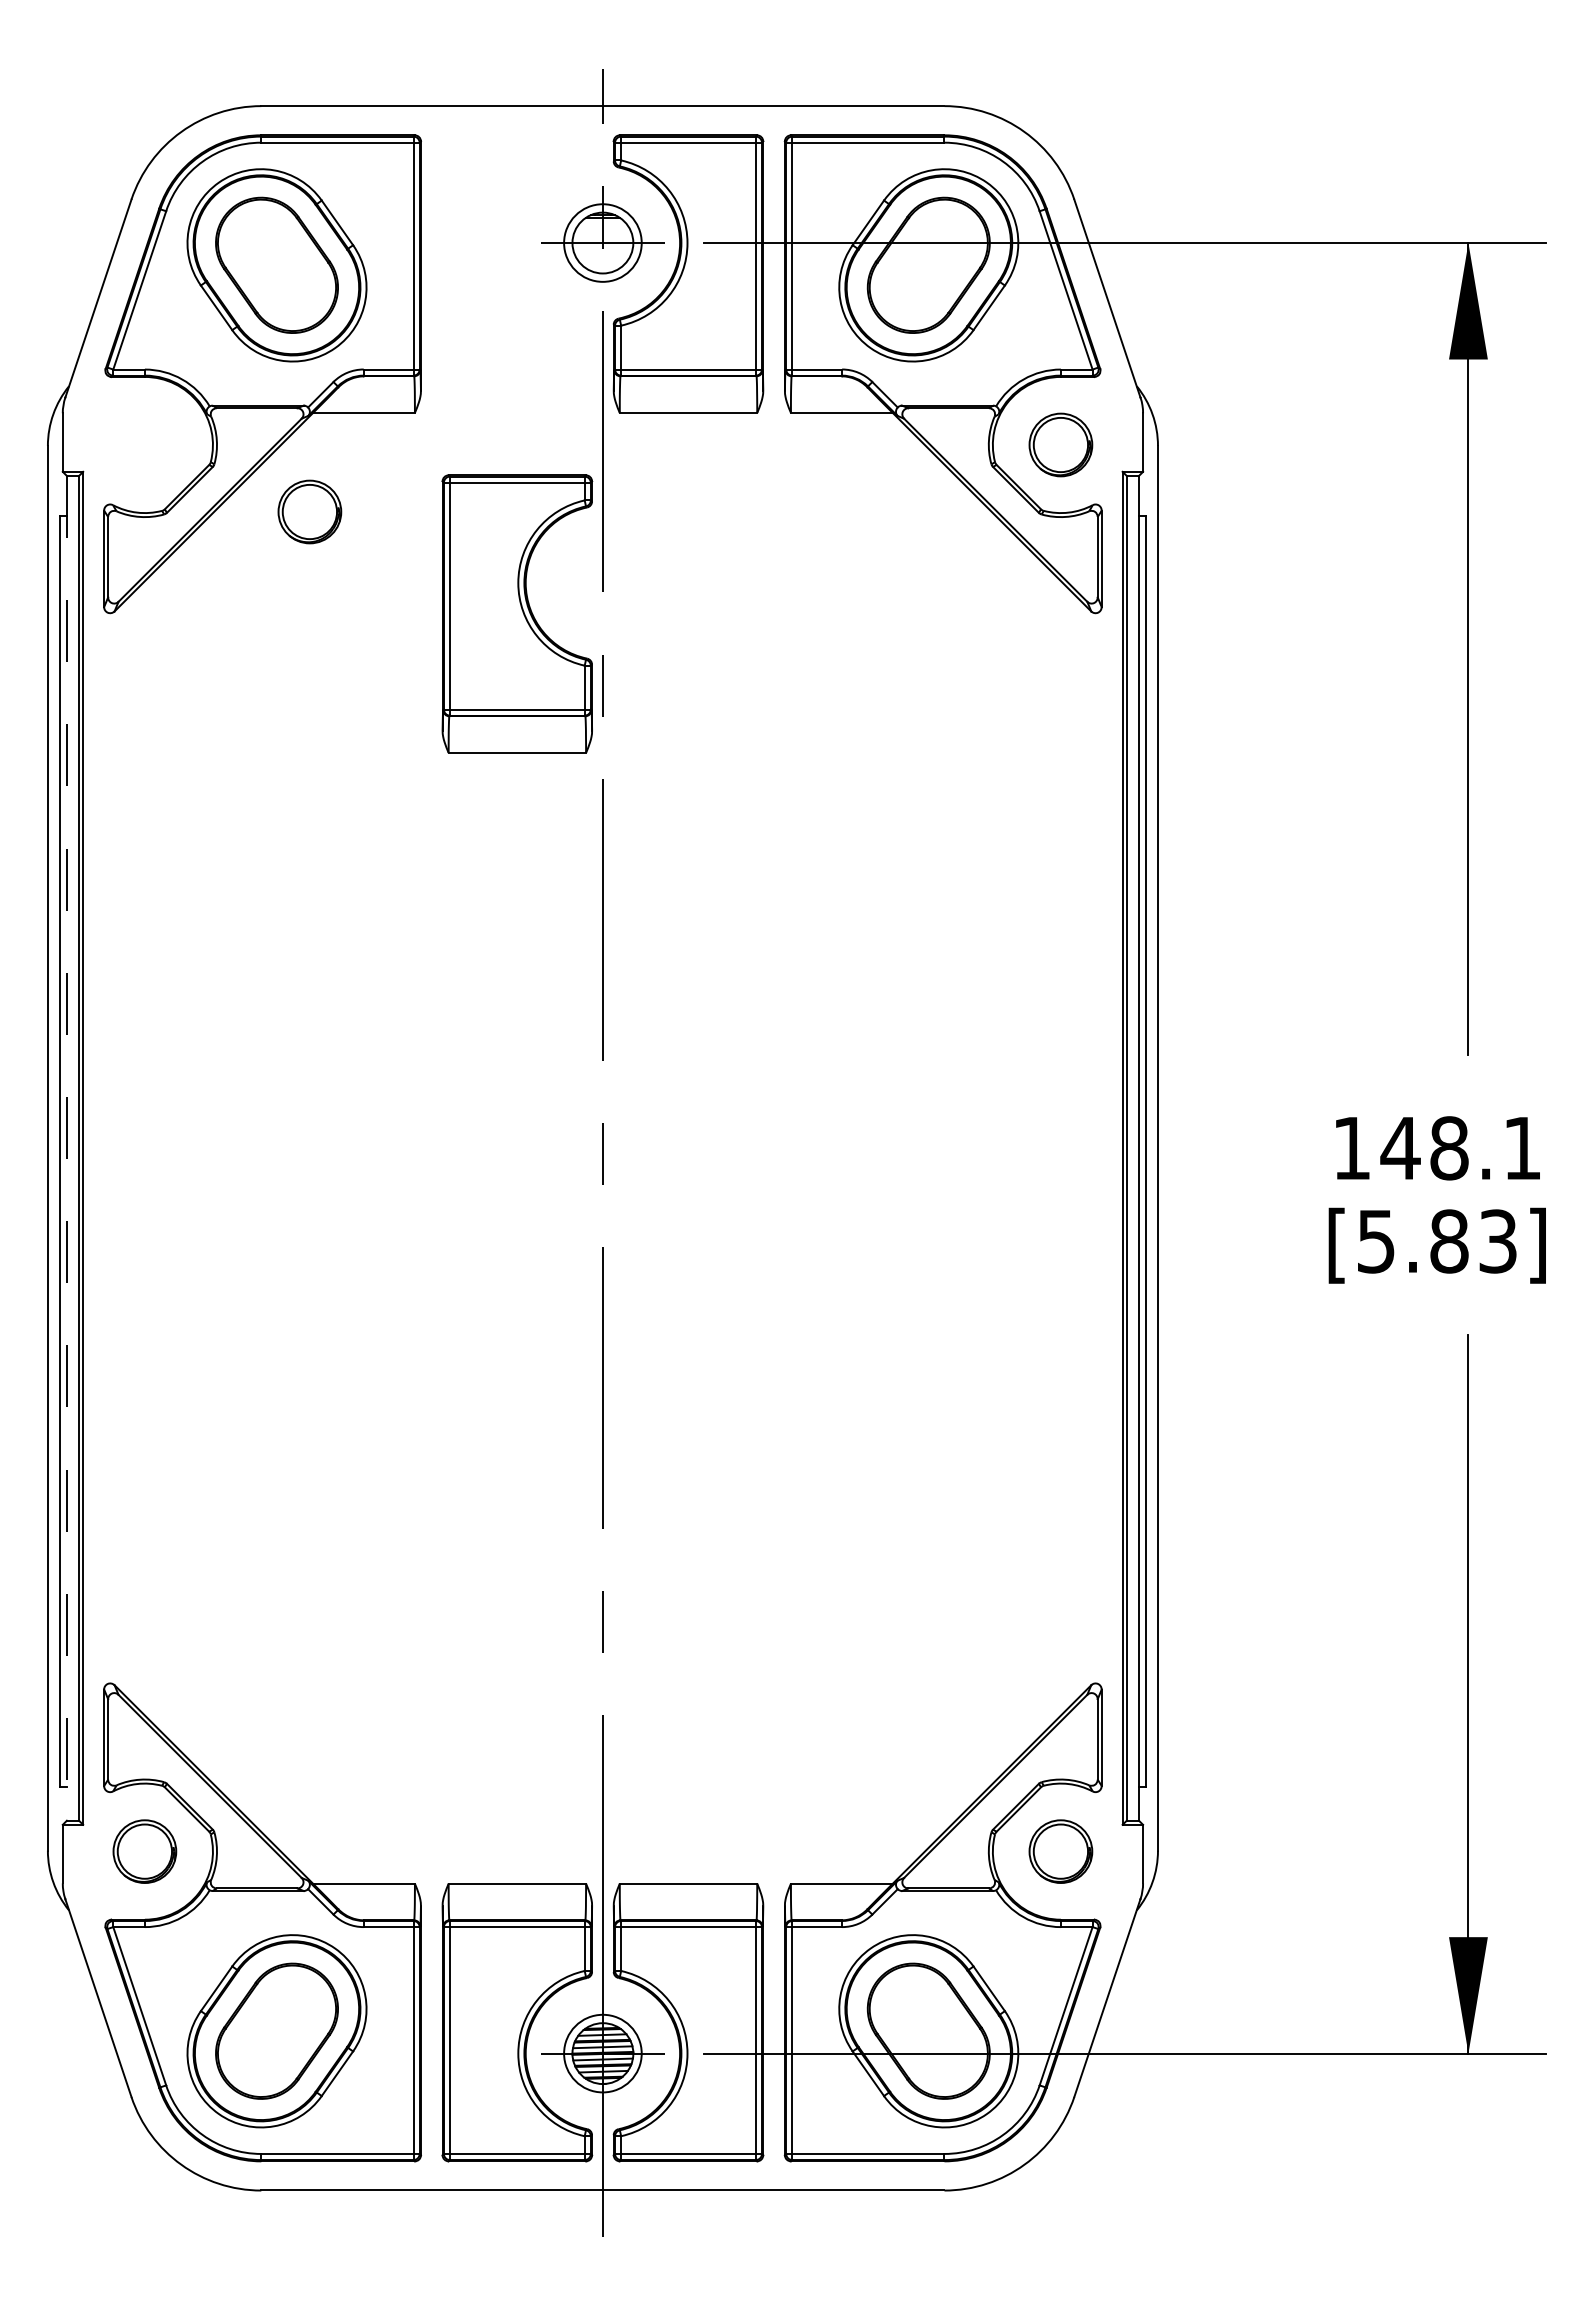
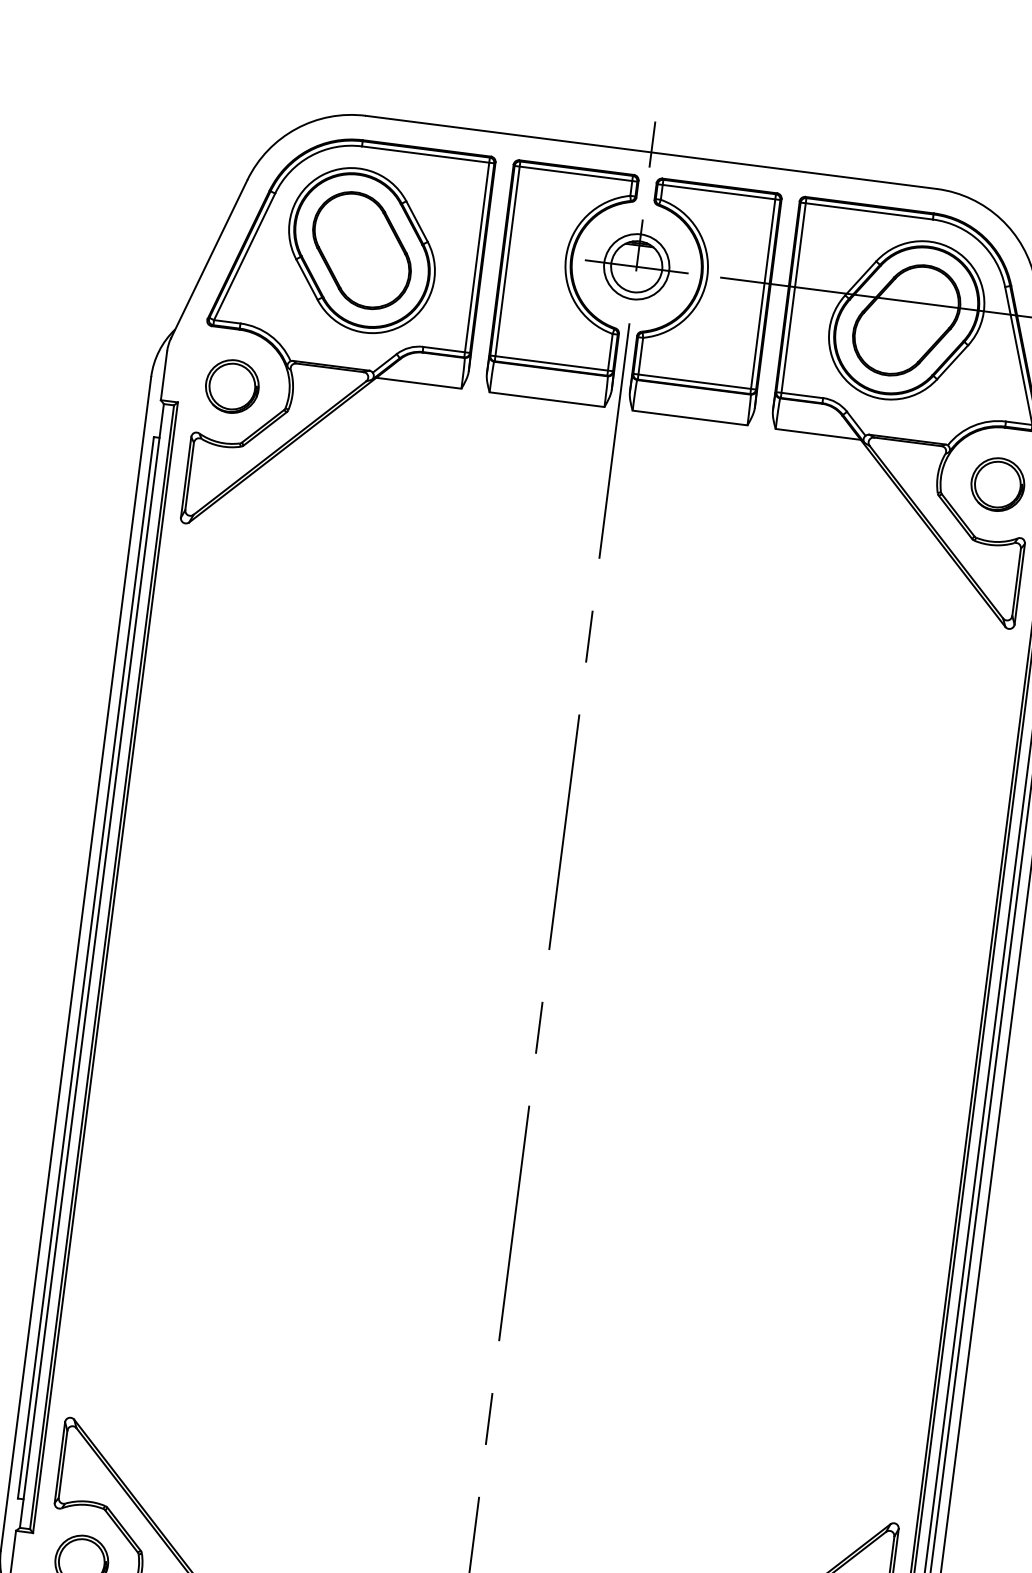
part: (309, 511) -> (232, 386), moved
part: (517, 613) -> (562, 283), moved
line: (66, 1148) -> (91, 966), dashed -> solid

